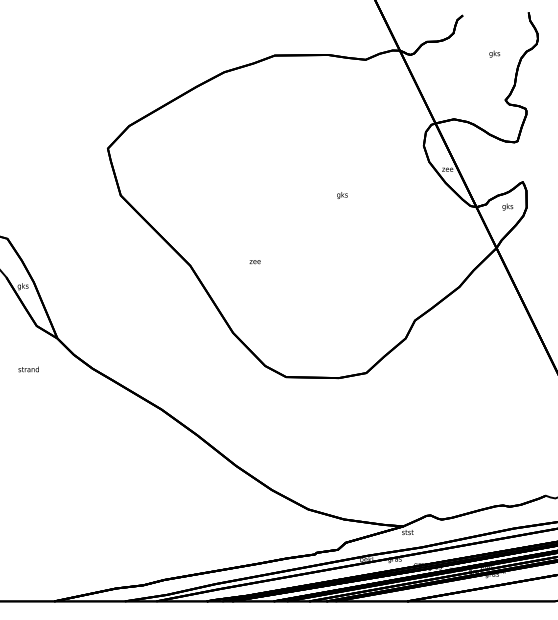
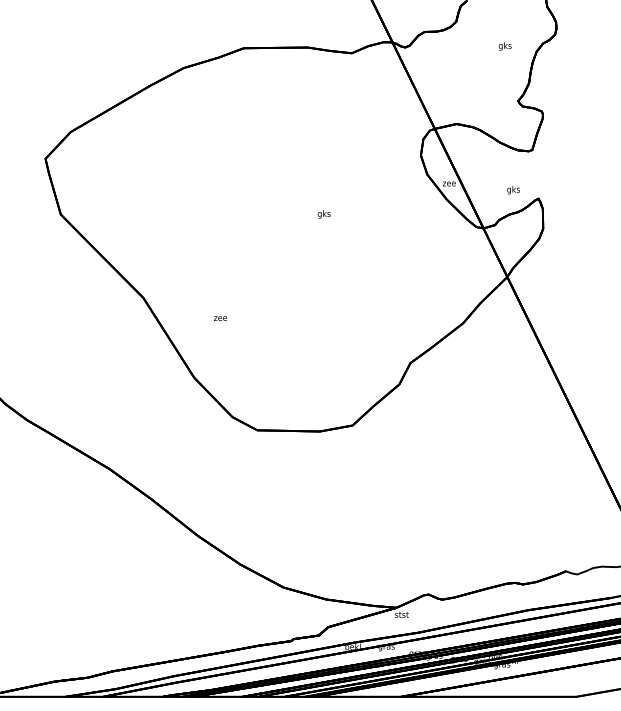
text: (507, 206) -> (513, 189), moved
text: (254, 262) -> (219, 319), moved

